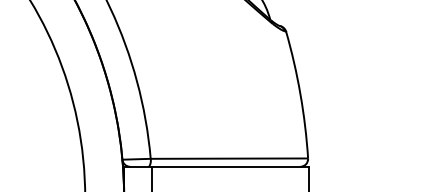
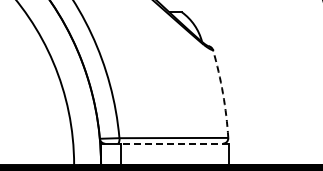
arc: (301, 94) -> (223, 93), solid -> dashed
line: (230, 166) -> (174, 143), solid -> dashed

